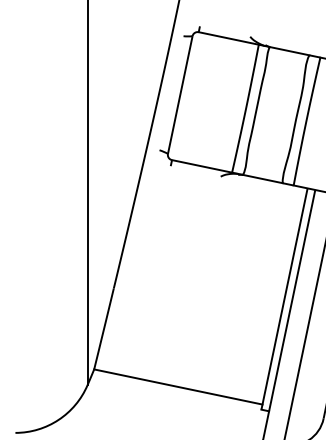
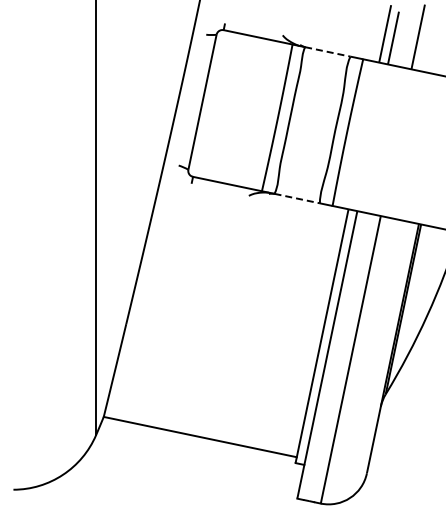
line: (290, 51) -> (328, 52), solid -> dashed
line: (263, 178) -> (297, 198), solid -> dashed

